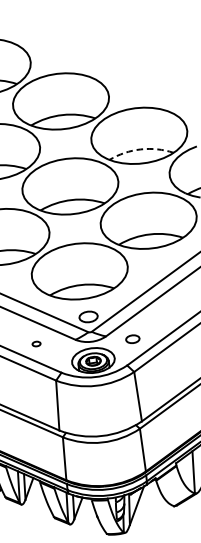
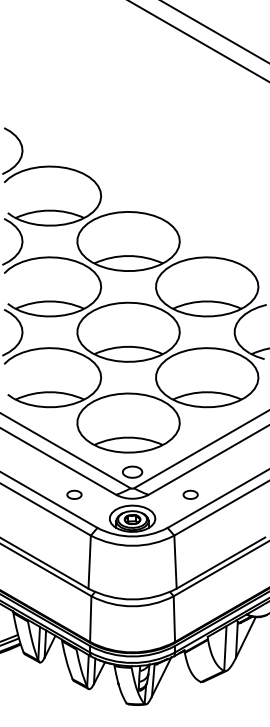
arc: (141, 149) -> (207, 301), dashed -> solid
part: (132, 338) -> (190, 494), moved
part: (36, 343) -> (74, 494), size x1.67

